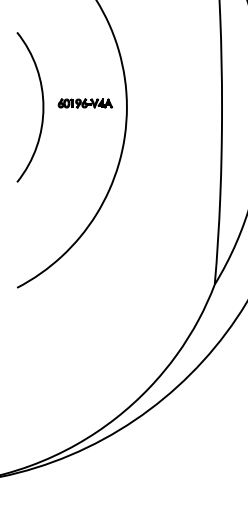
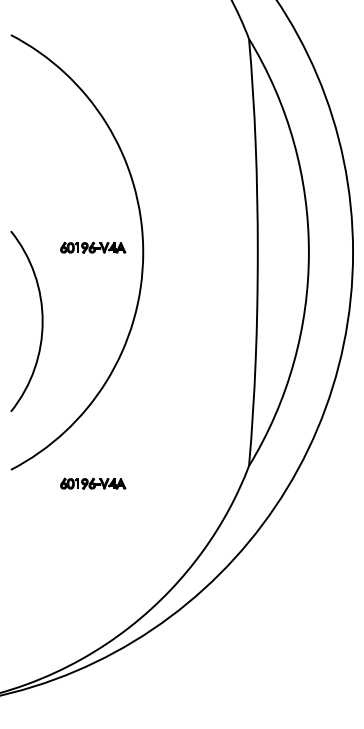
arc: (42, 107) -> (41, 321), moved
part: (85, 299) -> (93, 483), added

